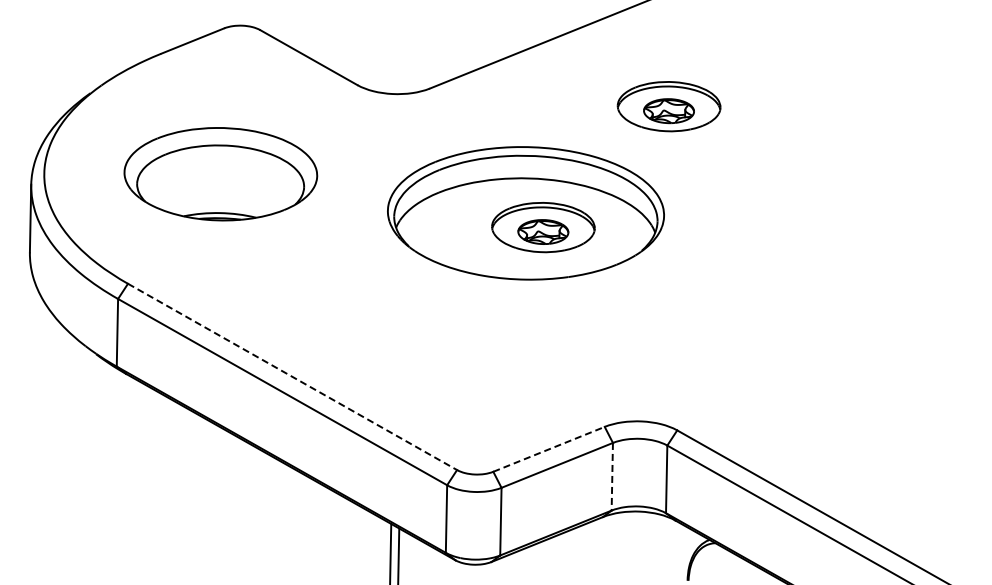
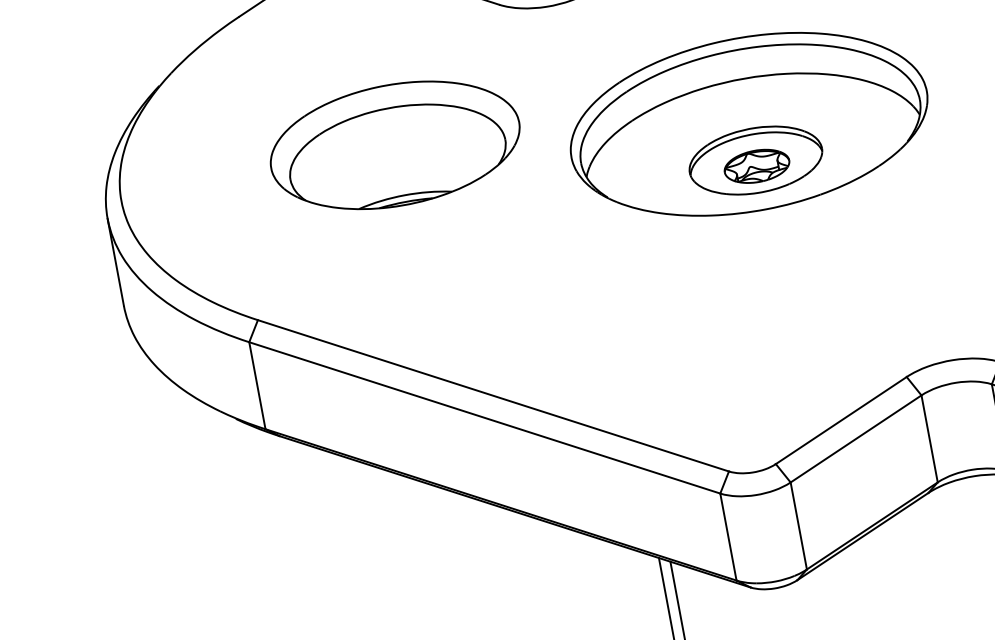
part: (220, 174) -> (394, 145), moved
part: (543, 227) -> (755, 160), moved
line: (292, 377) -> (493, 396), dashed -> solid
line: (549, 449) -> (841, 420), dashed -> solid
line: (612, 476) -> (929, 438), dashed -> solid

